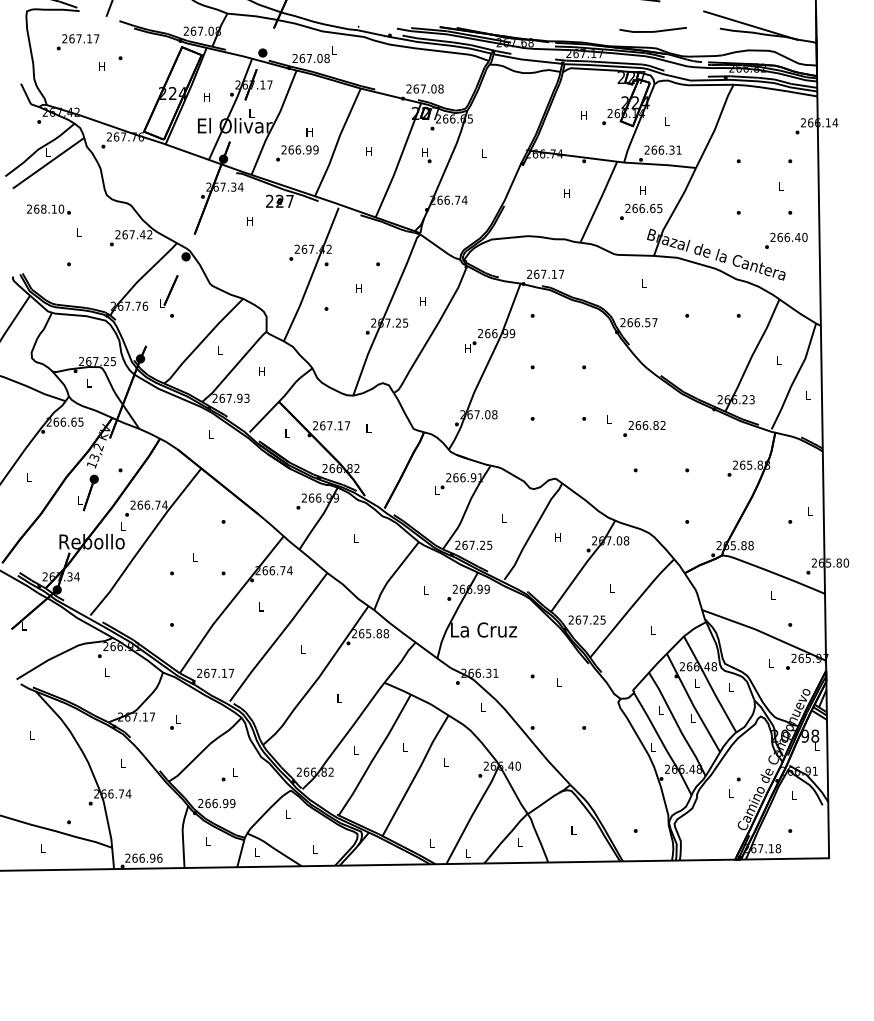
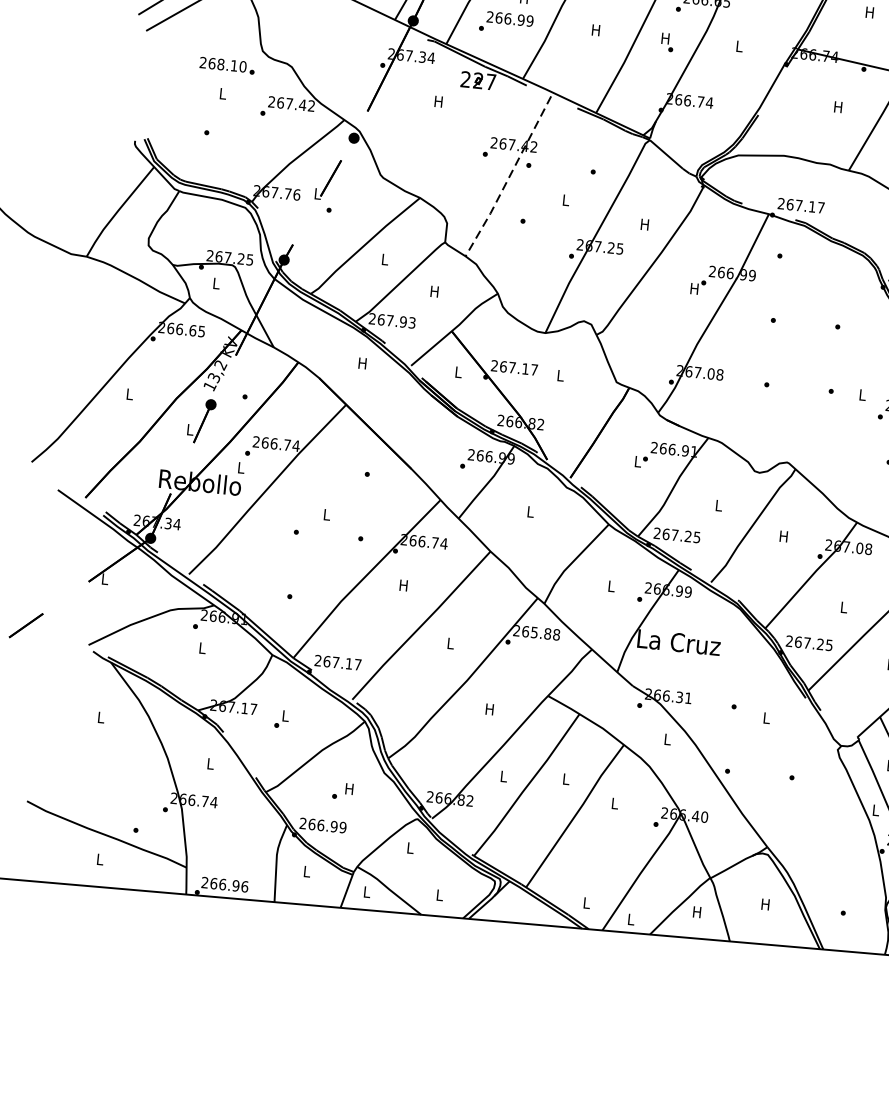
text: (48, 209) -> (226, 65), moved
line: (311, 275) -> (508, 177), solid -> dashed
text: (358, 288) -> (565, 199), H -> L
text: (210, 434) -> (362, 363), L -> H
text: (260, 606) -> (402, 584), L -> H
text: (339, 698) -> (489, 709), L -> H
text: (234, 772) -> (349, 789), L -> H
text: (573, 830) -> (765, 904), L -> H
text: (519, 842) -> (696, 912), L -> H

